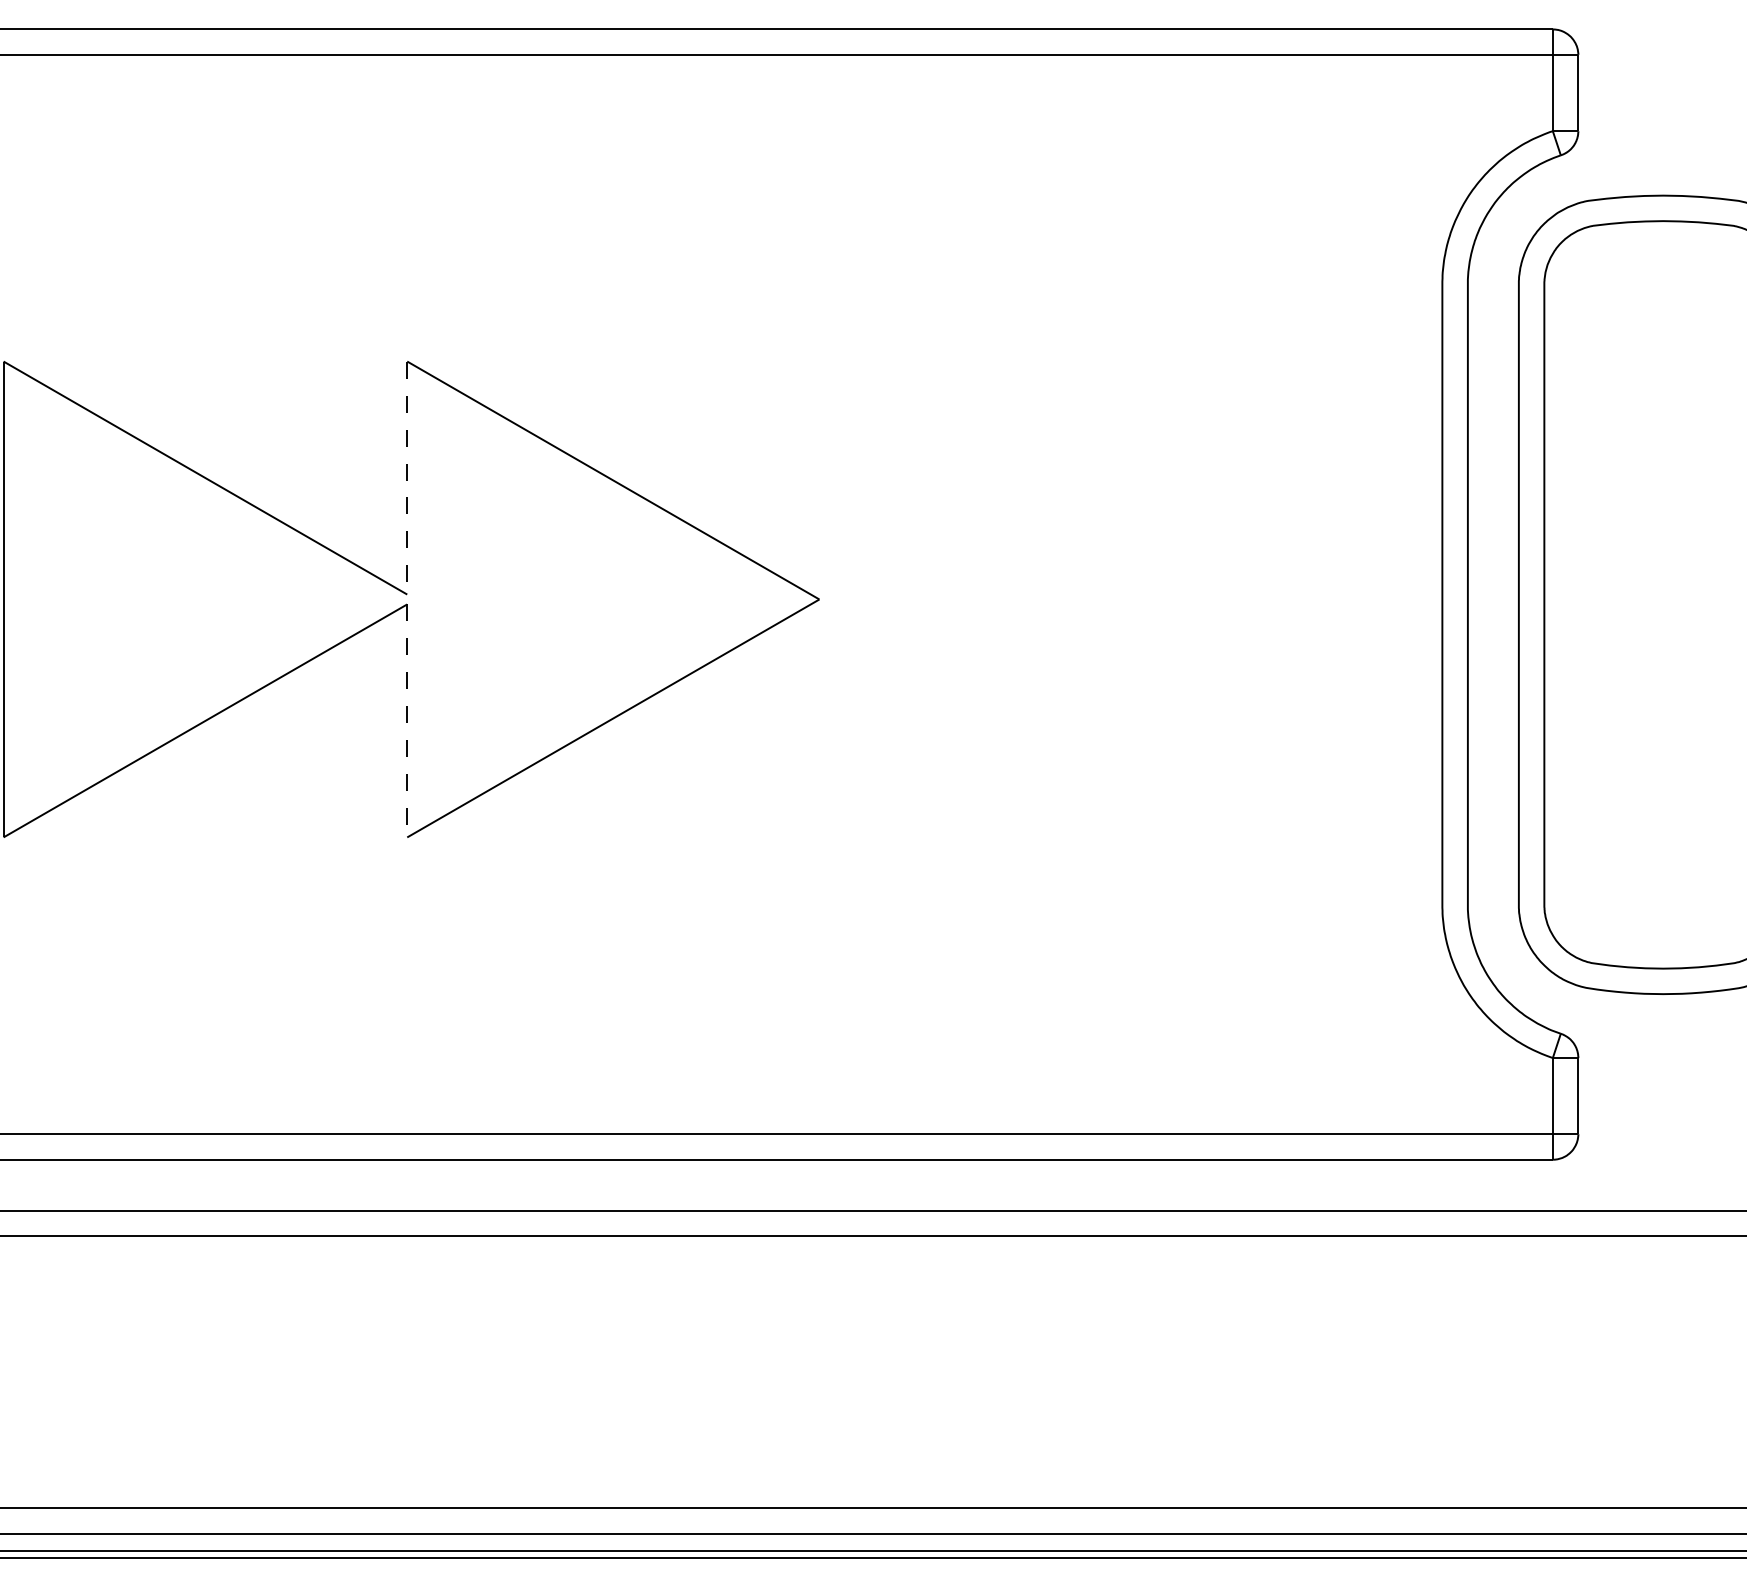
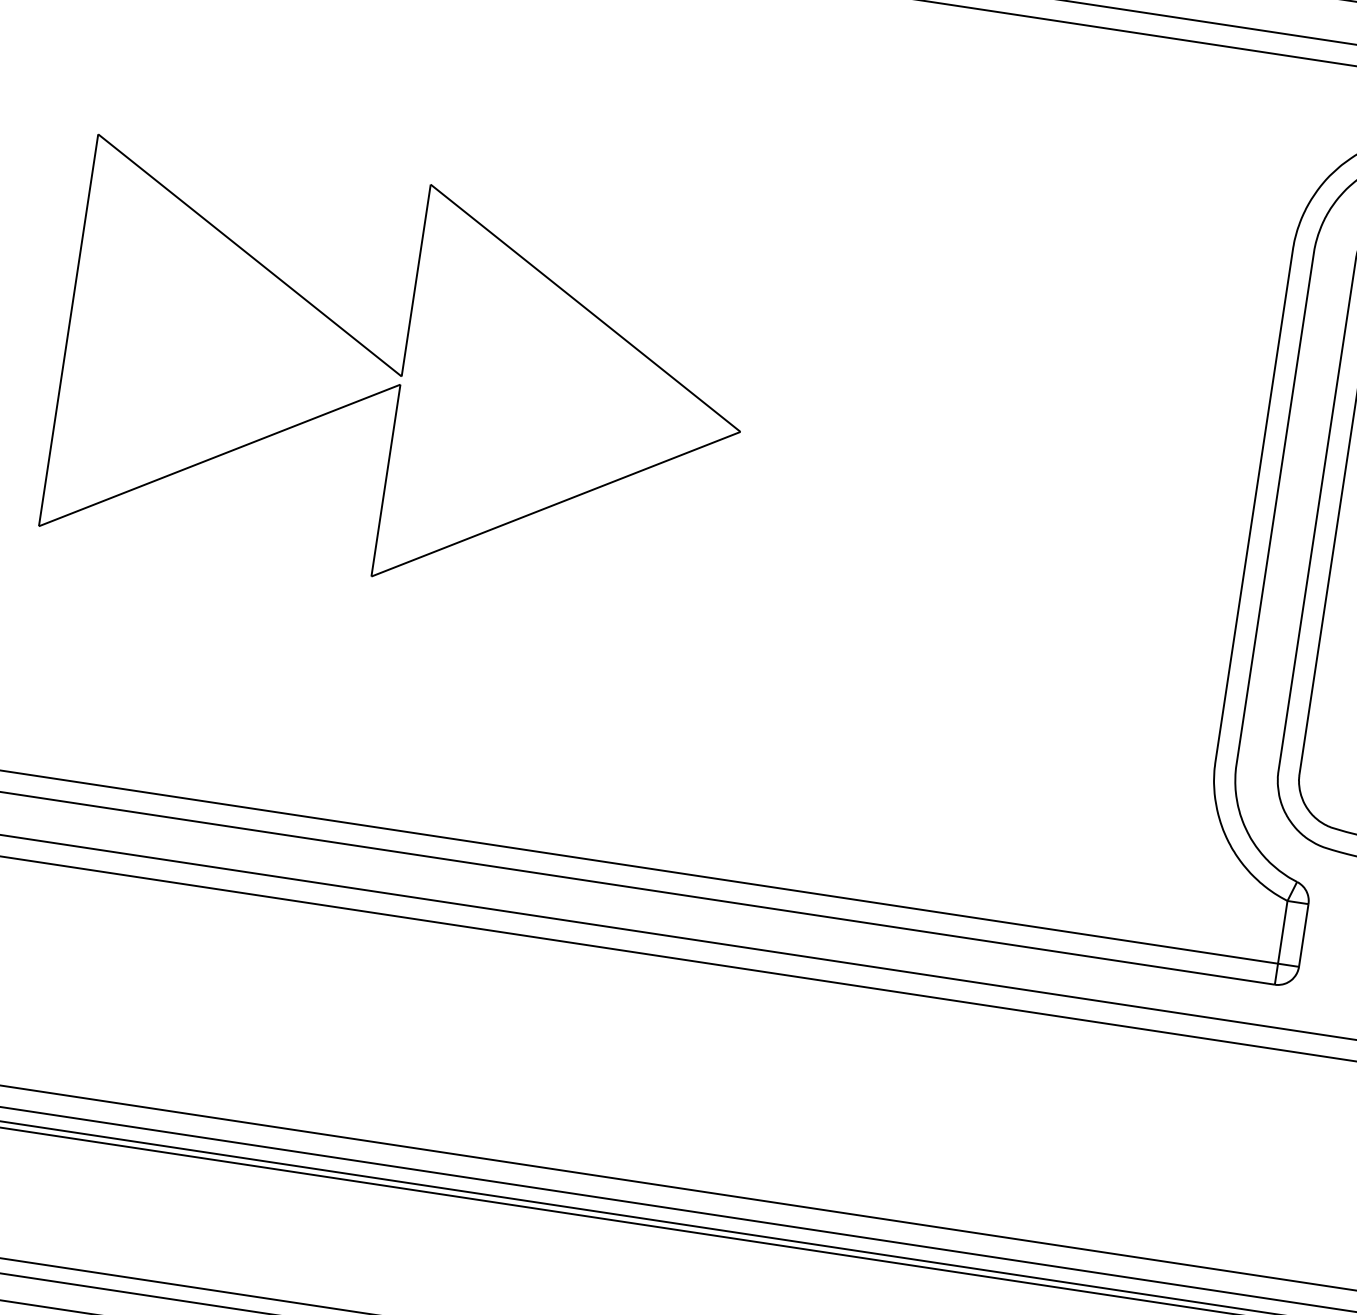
line: (407, 478) -> (416, 280), dashed -> solid
line: (407, 720) -> (386, 480), dashed -> solid

